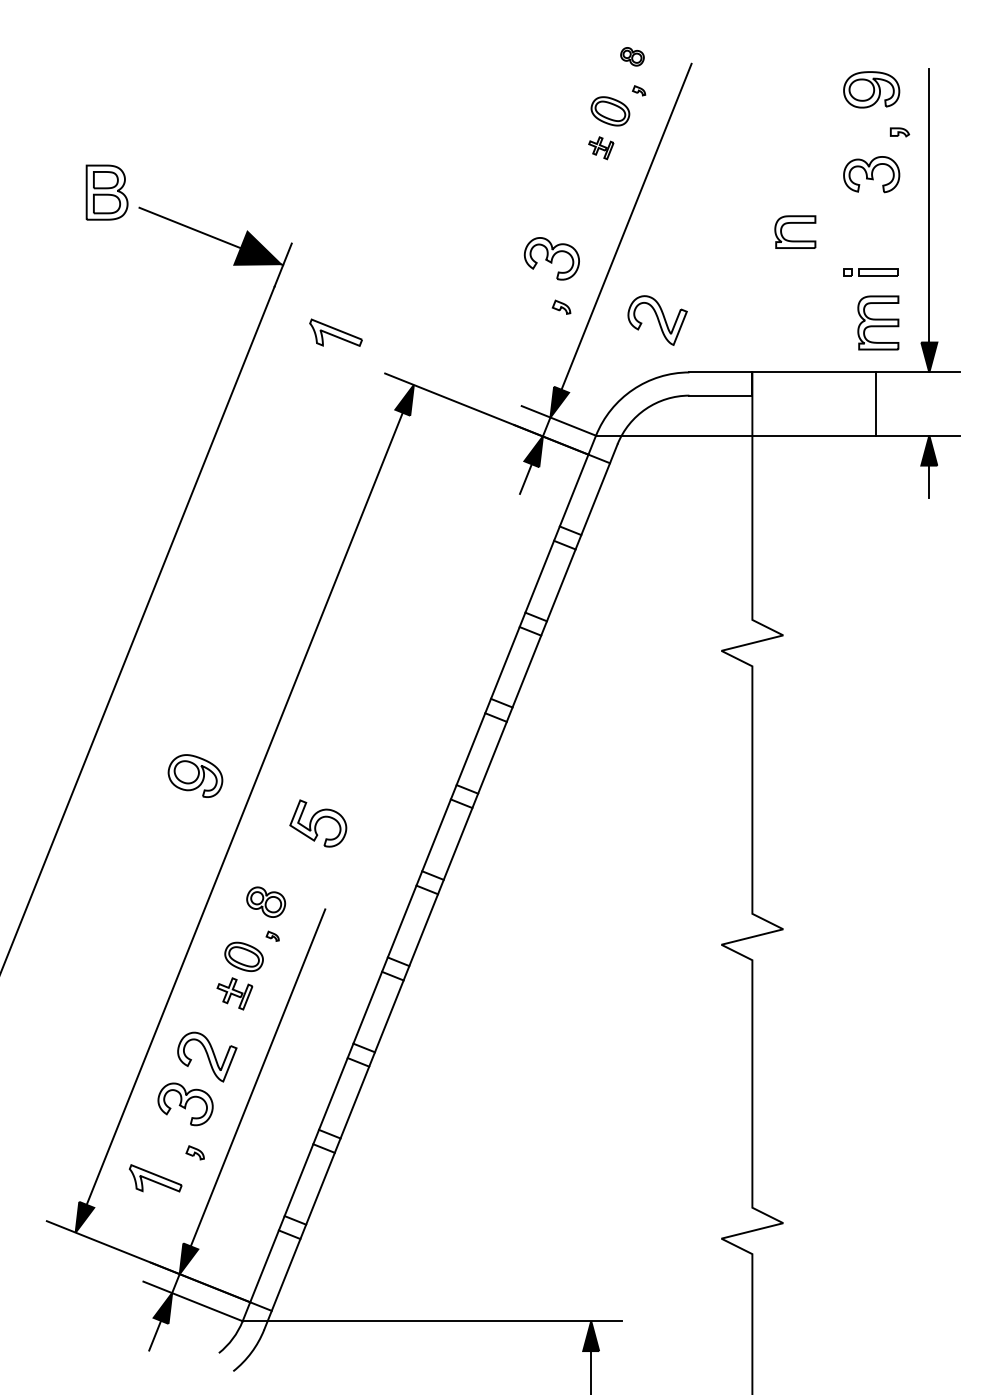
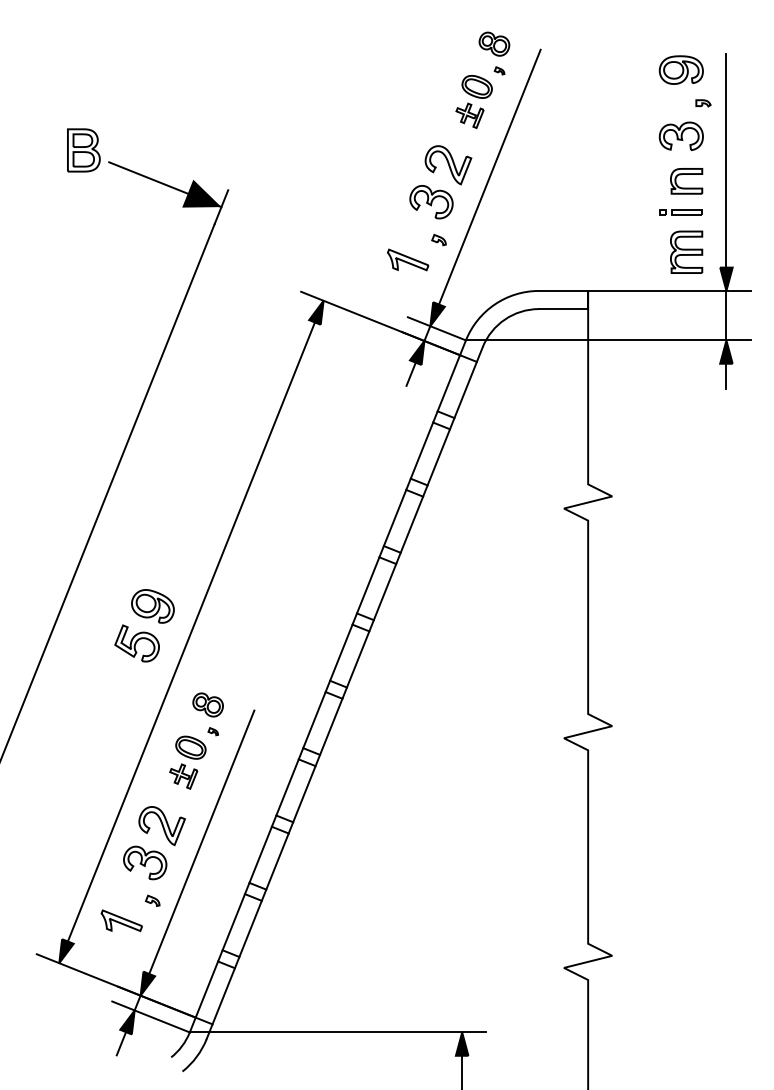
part: (632, 56) -> (494, 44), size x1.67
part: (601, 147) -> (470, 115), size x1.43
part: (795, 223) -> (686, 174), moved
part: (657, 320) -> (448, 165), moved
part: (335, 332) -> (407, 259), moved
line: (876, 403) -> (726, 315), moved
part: (318, 823) -> (137, 643), moved

